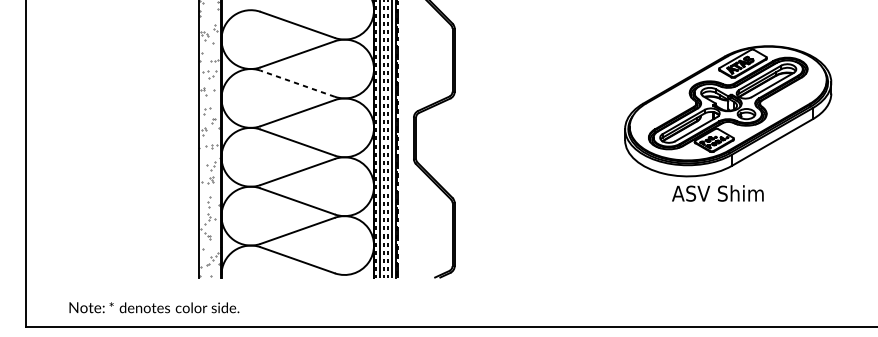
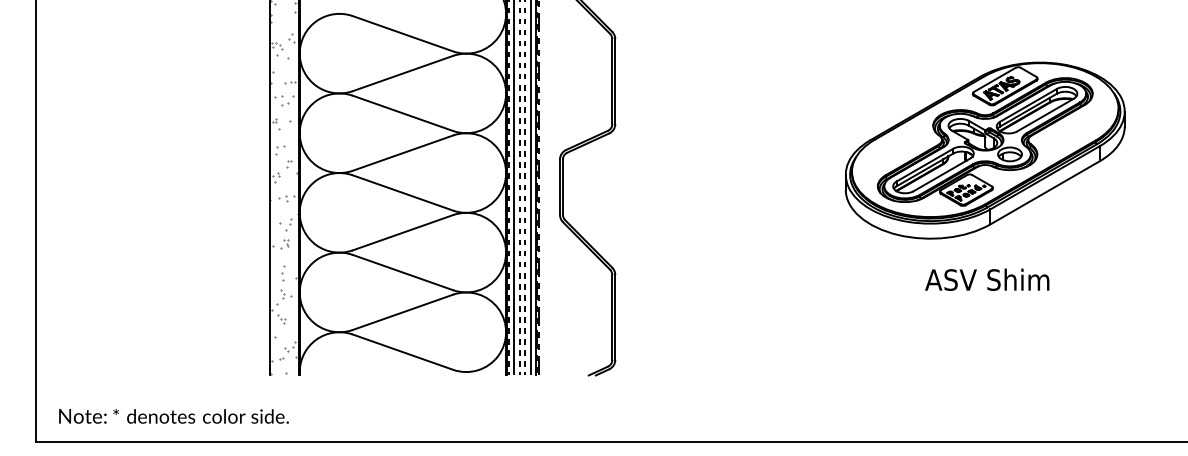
line: (297, 83) -> (402, 113), dashed -> solid
text: (718, 193) -> (987, 279), moved
text: (154, 307) -> (173, 415), moved

